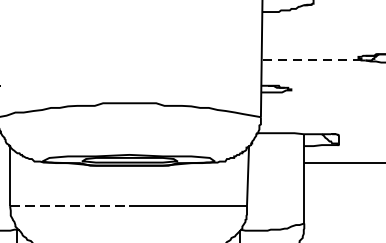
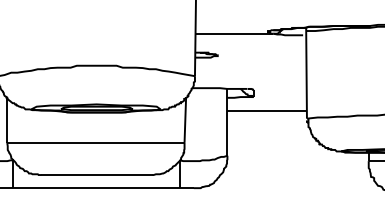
line: (313, 60) -> (234, 33), dashed -> solid
line: (69, 205) -> (51, 142), dashed -> solid

